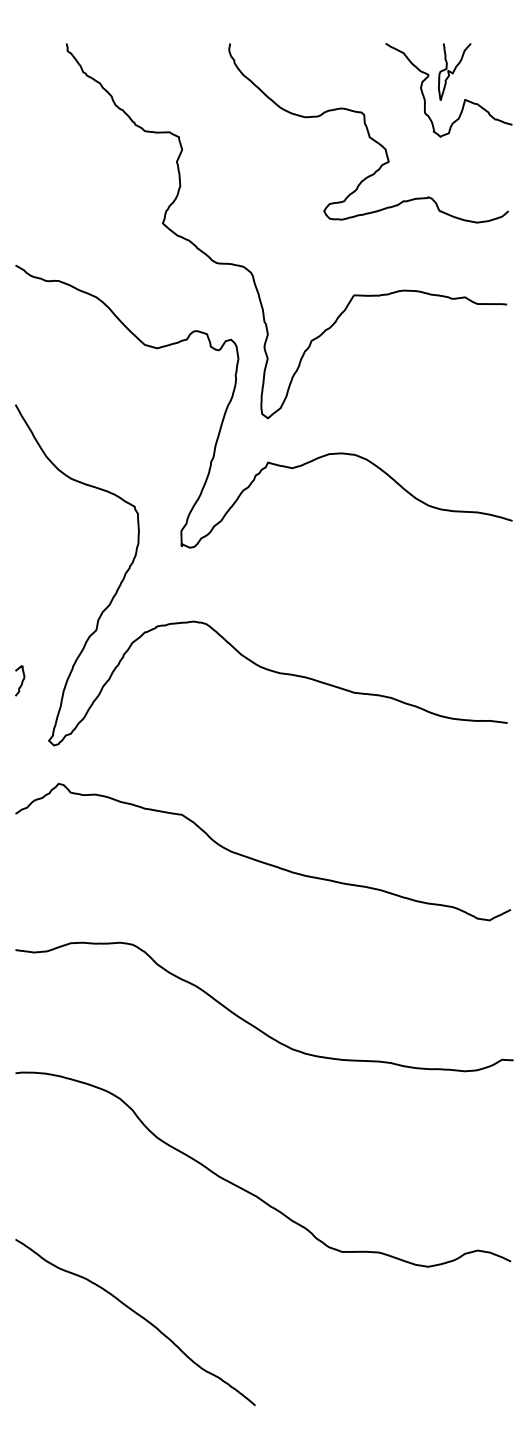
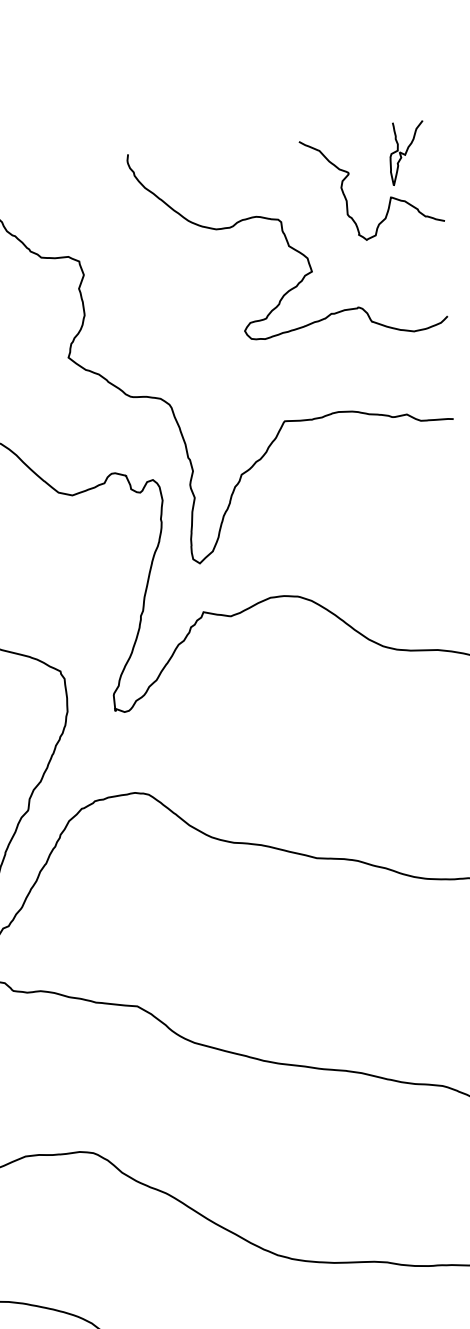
curve: (454, 71) -> (406, 152), moved

